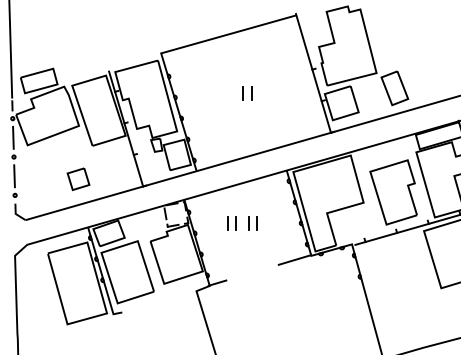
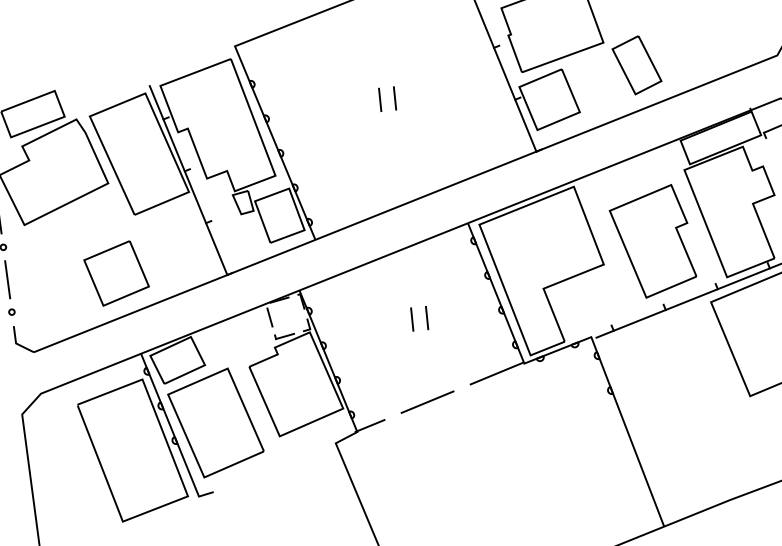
part: (78, 179) -> (116, 274), size x1.67
part: (231, 223) -> (383, 322), removed
line: (252, 272) -> (427, 401), added

